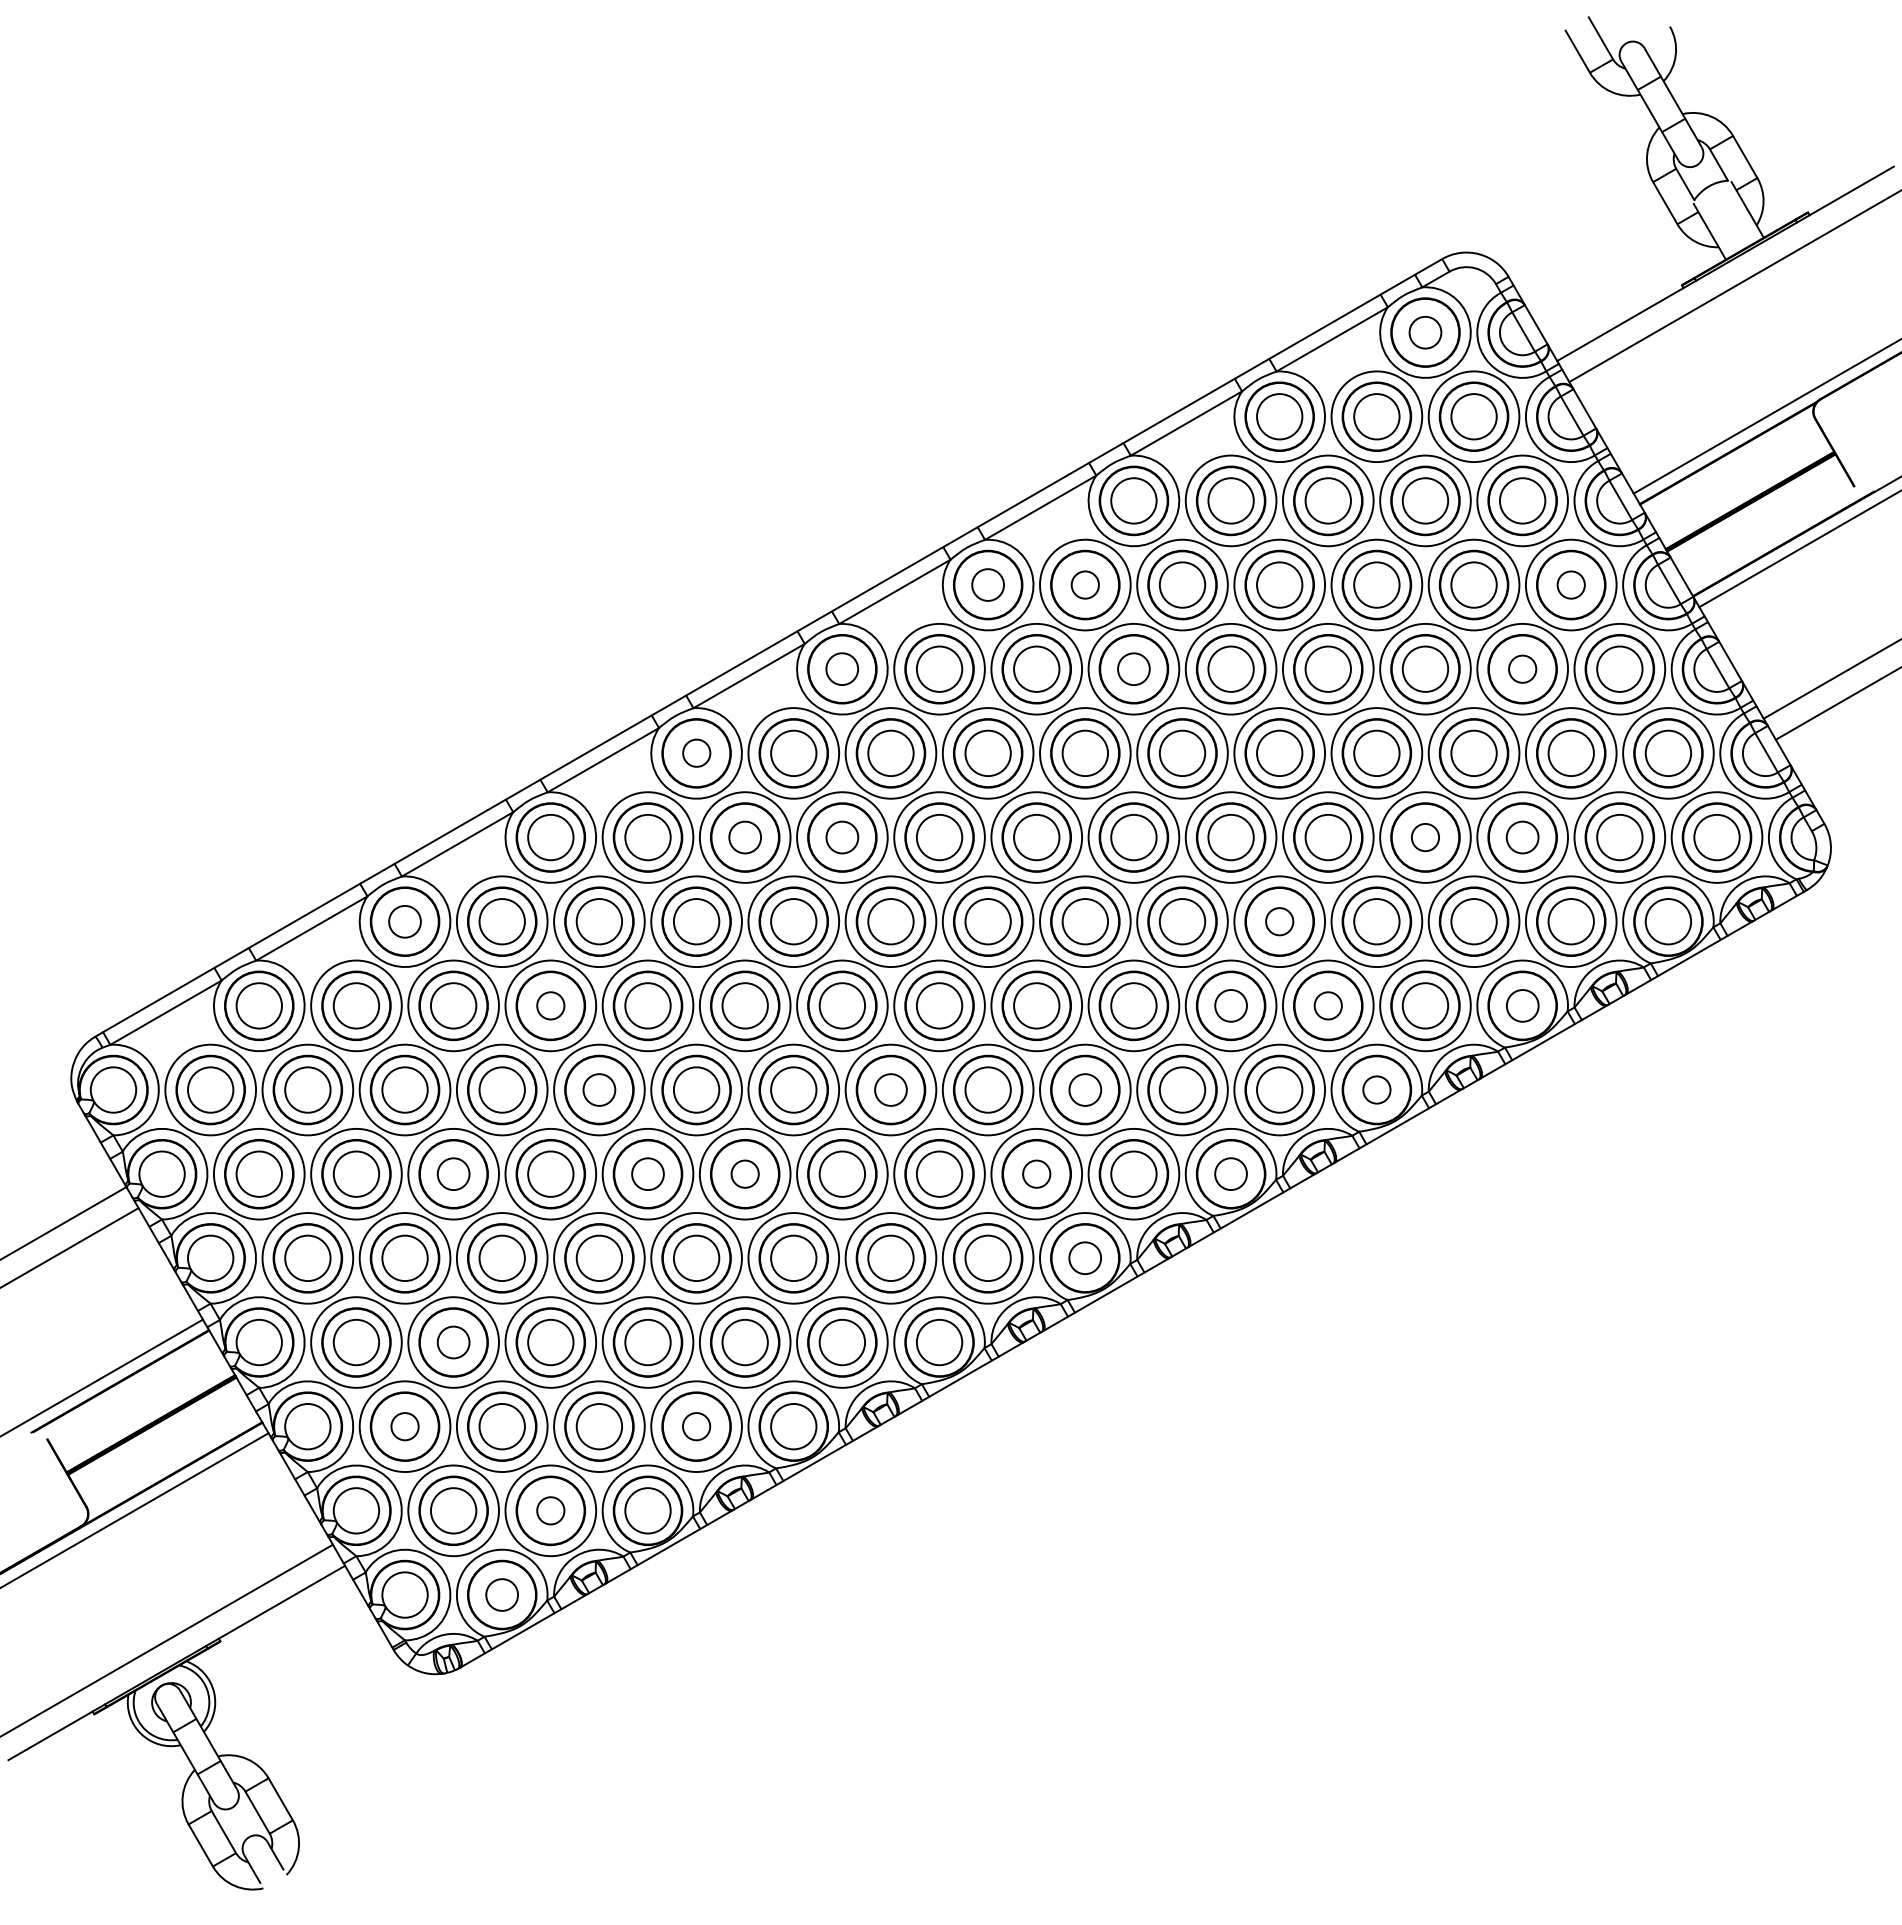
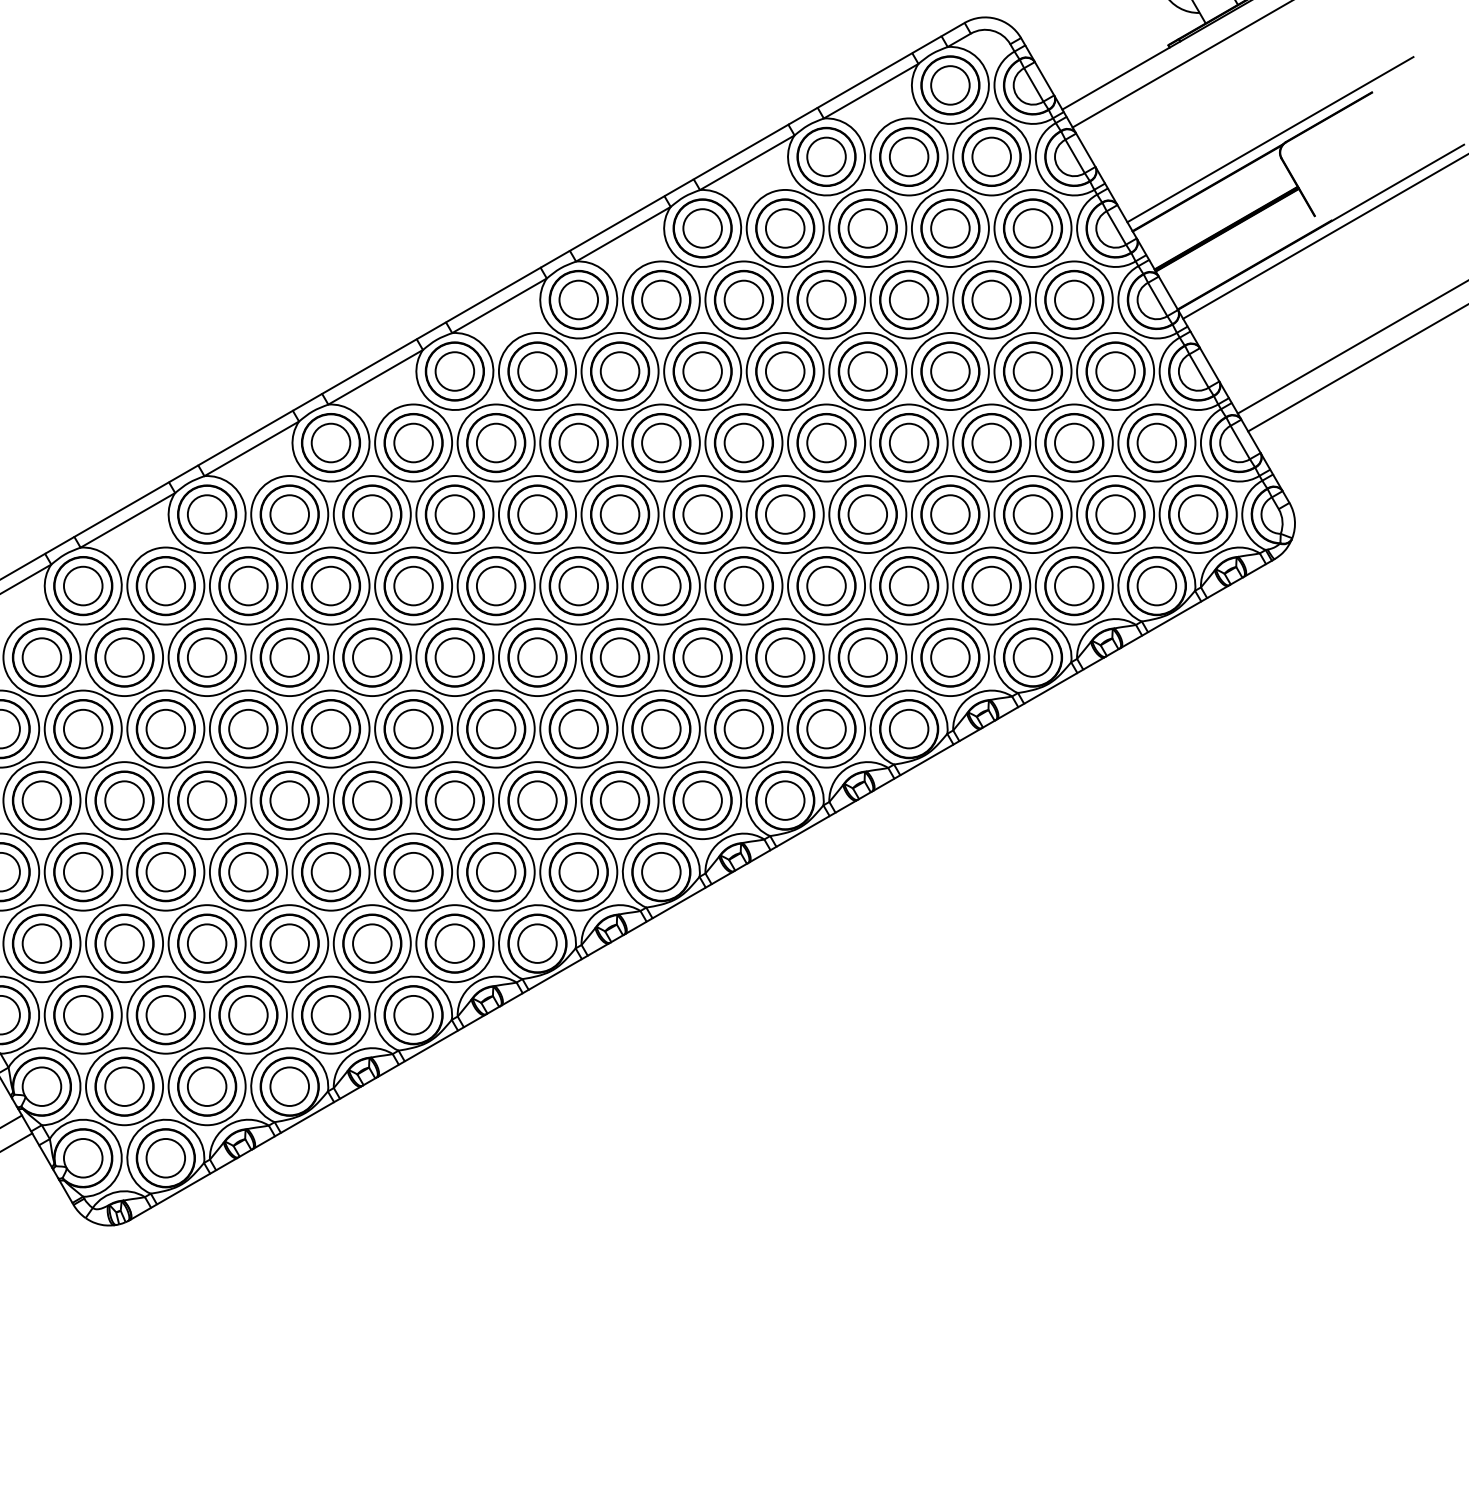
circle: (1425, 332) -> (950, 85), size x1.43
circle: (987, 584) -> (578, 299), size x1.43
circle: (1085, 584) -> (661, 299), size x1.67
circle: (1570, 584) -> (1073, 299), size x1.67
circle: (841, 668) -> (454, 370), size x1.43
circle: (1133, 668) -> (702, 370), size x1.43
circle: (1522, 668) -> (1032, 370), size x1.67
circle: (696, 752) -> (330, 442), size x1.67
circle: (744, 837) -> (371, 514), size x1.43
circle: (842, 837) -> (455, 514), size x1.43
circle: (1425, 837) -> (950, 514), size x1.67
circle: (1522, 837) -> (1032, 514), size x1.43
circle: (404, 921) -> (82, 585), size x1.43
circle: (1279, 921) -> (826, 585), size x1.67
circle: (550, 1005) -> (206, 657), size x1.67
circle: (1230, 1005) -> (784, 657), size x1.43
circle: (1327, 1005) -> (867, 657), size x1.67
circle: (1522, 1005) -> (1032, 657), size x1.43
circle: (599, 1089) -> (248, 728), size x1.43
circle: (890, 1089) -> (495, 728), size x1.43
circle: (1085, 1089) -> (661, 728), size x1.43
circle: (1376, 1089) -> (908, 728), size x1.67
circle: (453, 1173) -> (124, 800), size x1.43
circle: (647, 1173) -> (289, 800), size x1.43
circle: (744, 1173) -> (371, 800), size x1.67
circle: (1036, 1173) -> (619, 800), size x1.67
circle: (1230, 1173) -> (784, 800), size x1.43
circle: (1084, 1257) -> (660, 871), size x1.43
circle: (453, 1342) -> (124, 943), size x1.43
circle: (404, 1426) -> (82, 1015), size x1.67
circle: (696, 1426) -> (330, 1015), size x1.67
circle: (550, 1510) -> (206, 1086), size x1.67
circle: (501, 1594) -> (165, 1157), size x1.43

